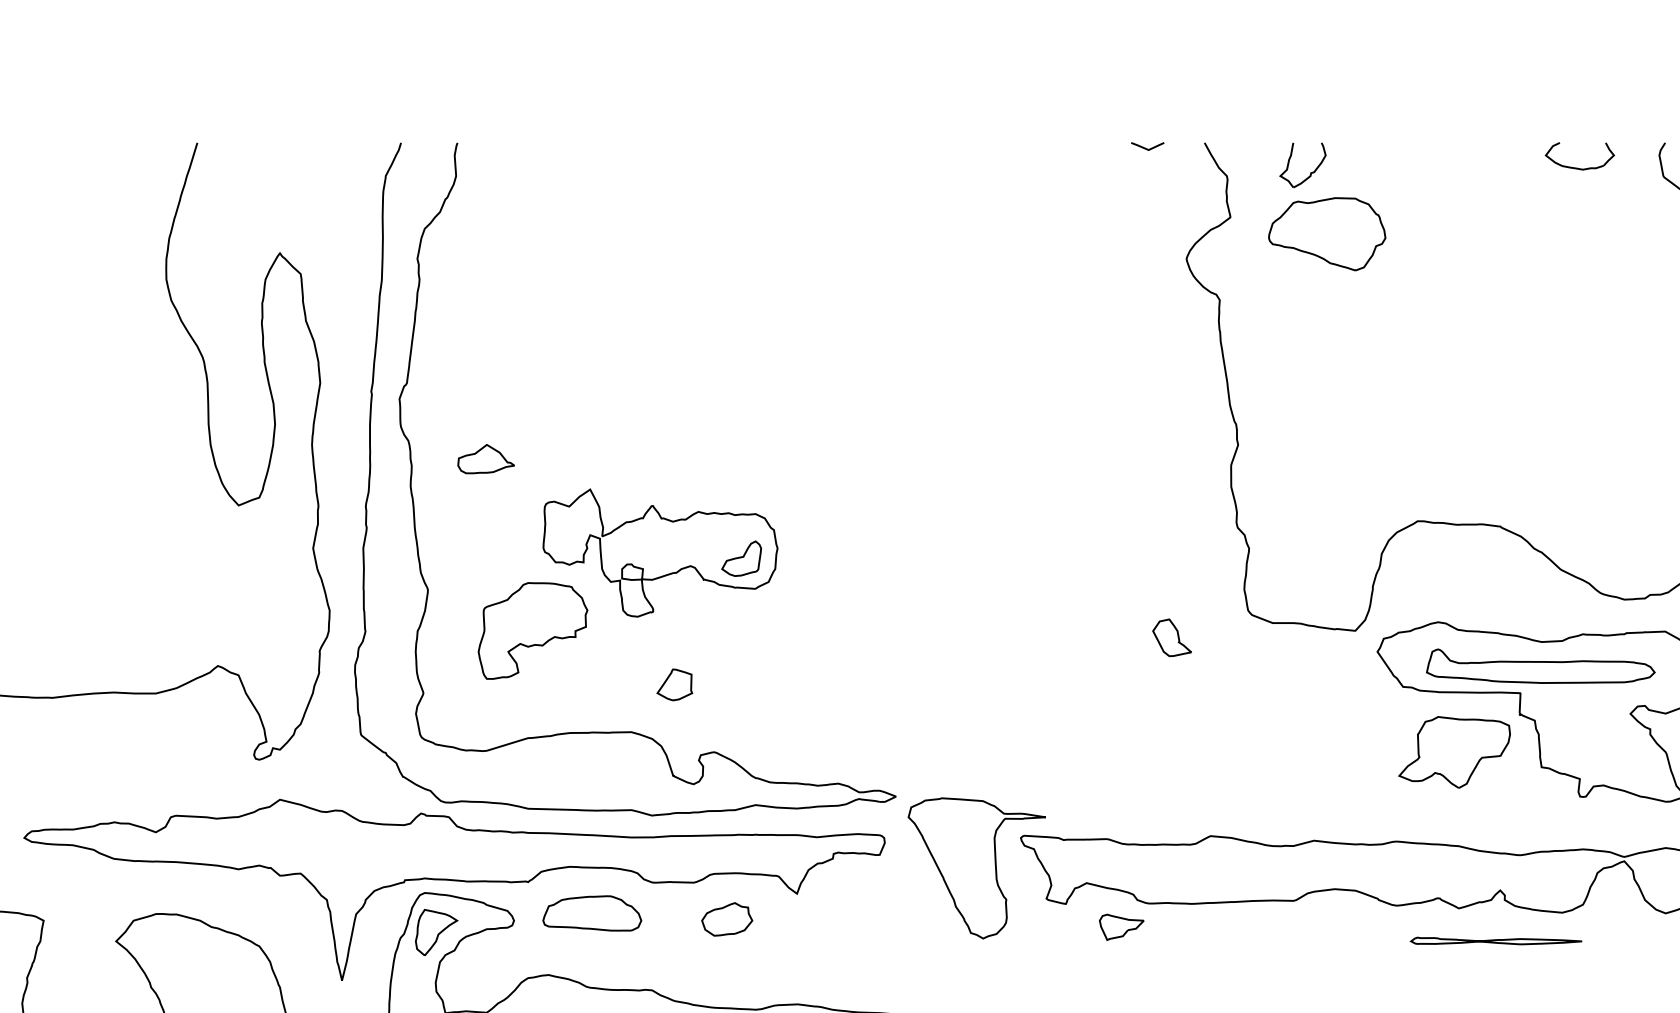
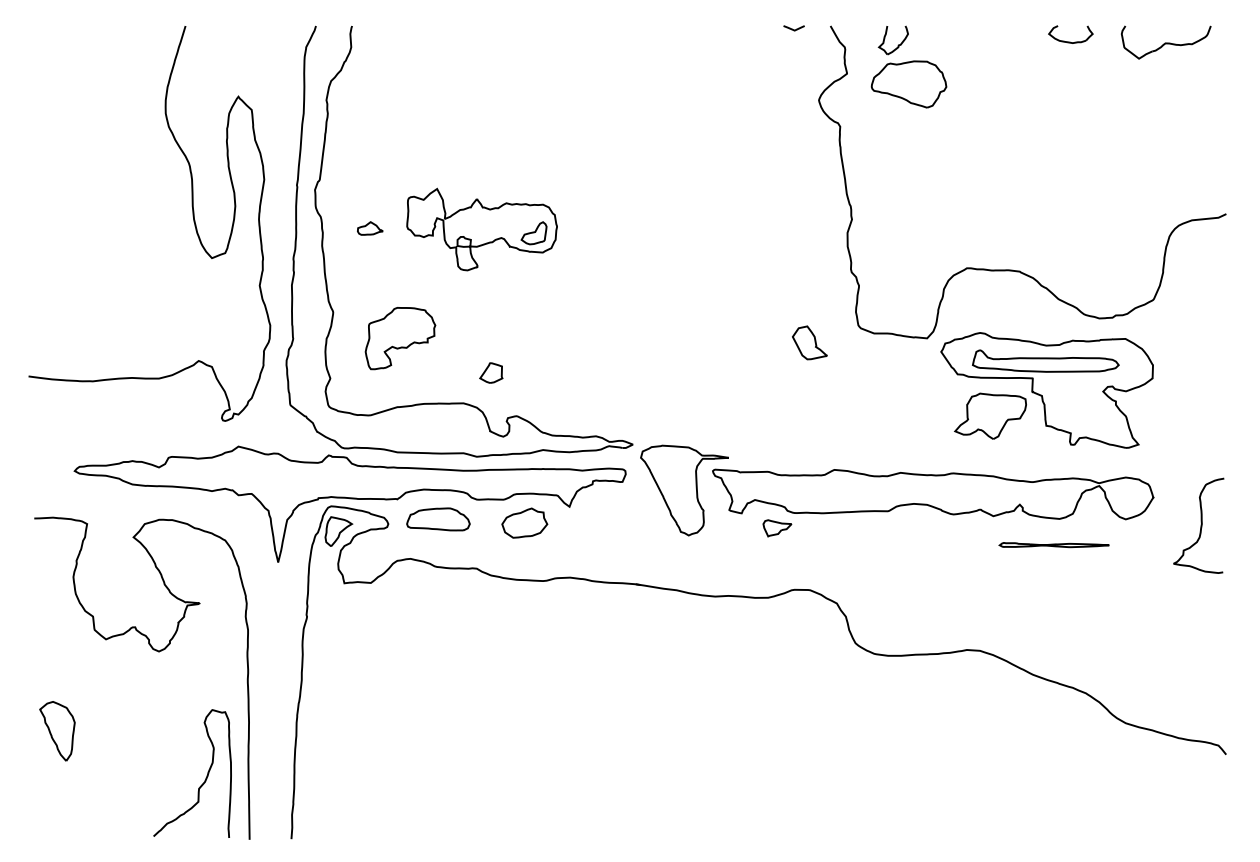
part: (484, 459) -> (369, 228), size x0.7
part: (659, 552) -> (481, 229), moved
part: (1171, 637) -> (809, 342), size x1.4
part: (726, 919) -> (524, 523), size x1.4
part: (1495, 941) -> (1053, 545), moved

